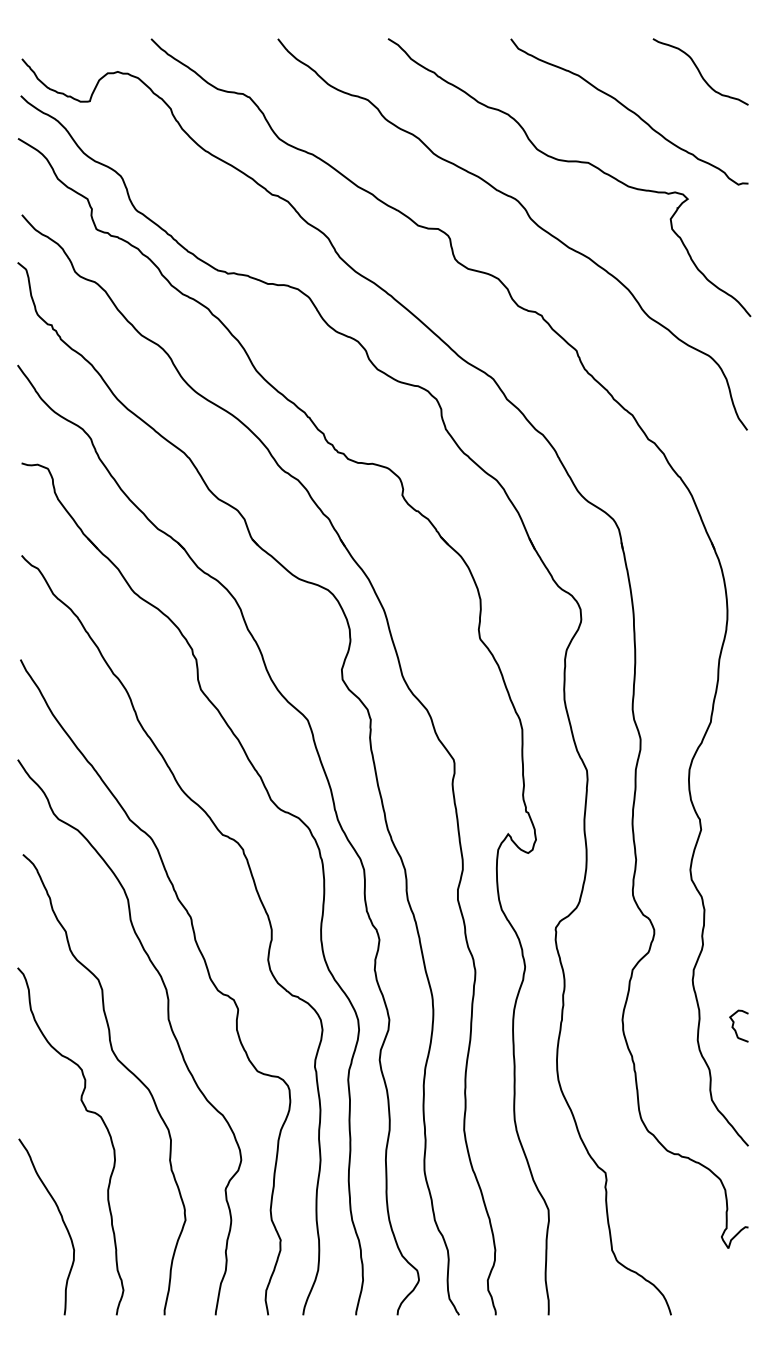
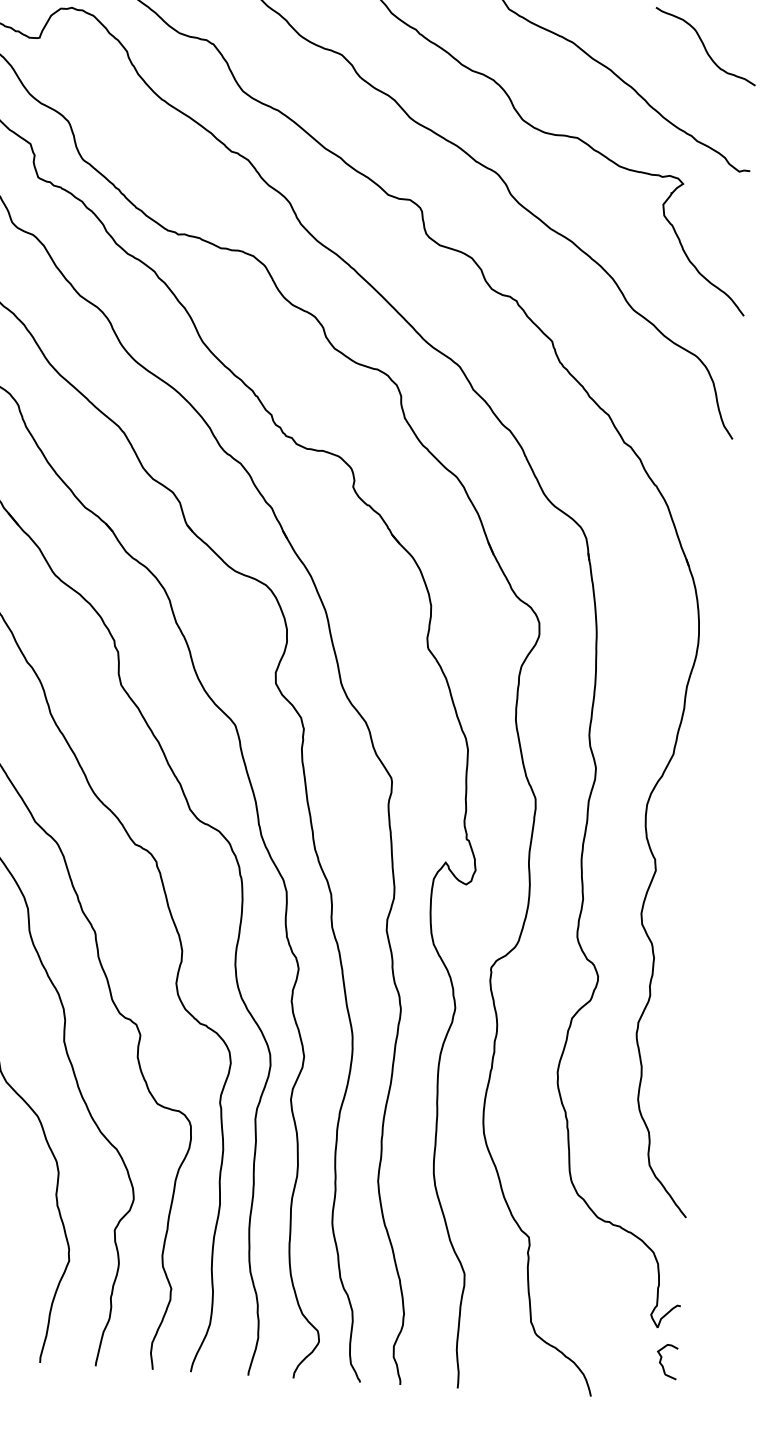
curve: (734, 1023) -> (662, 1358), moved

